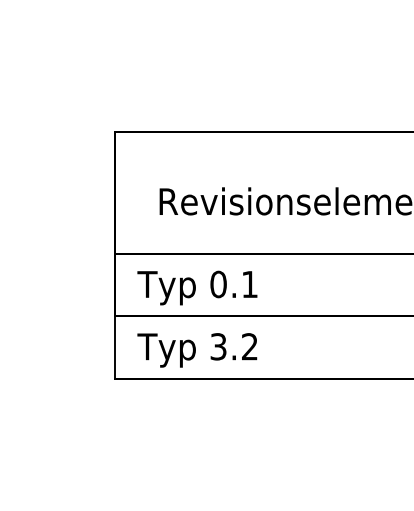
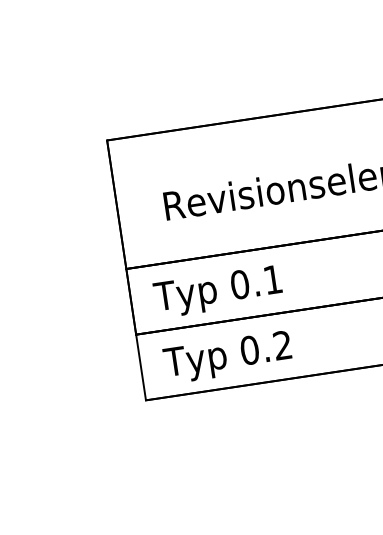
text: (218, 346) -> (249, 350), 3.2 -> 0.2

